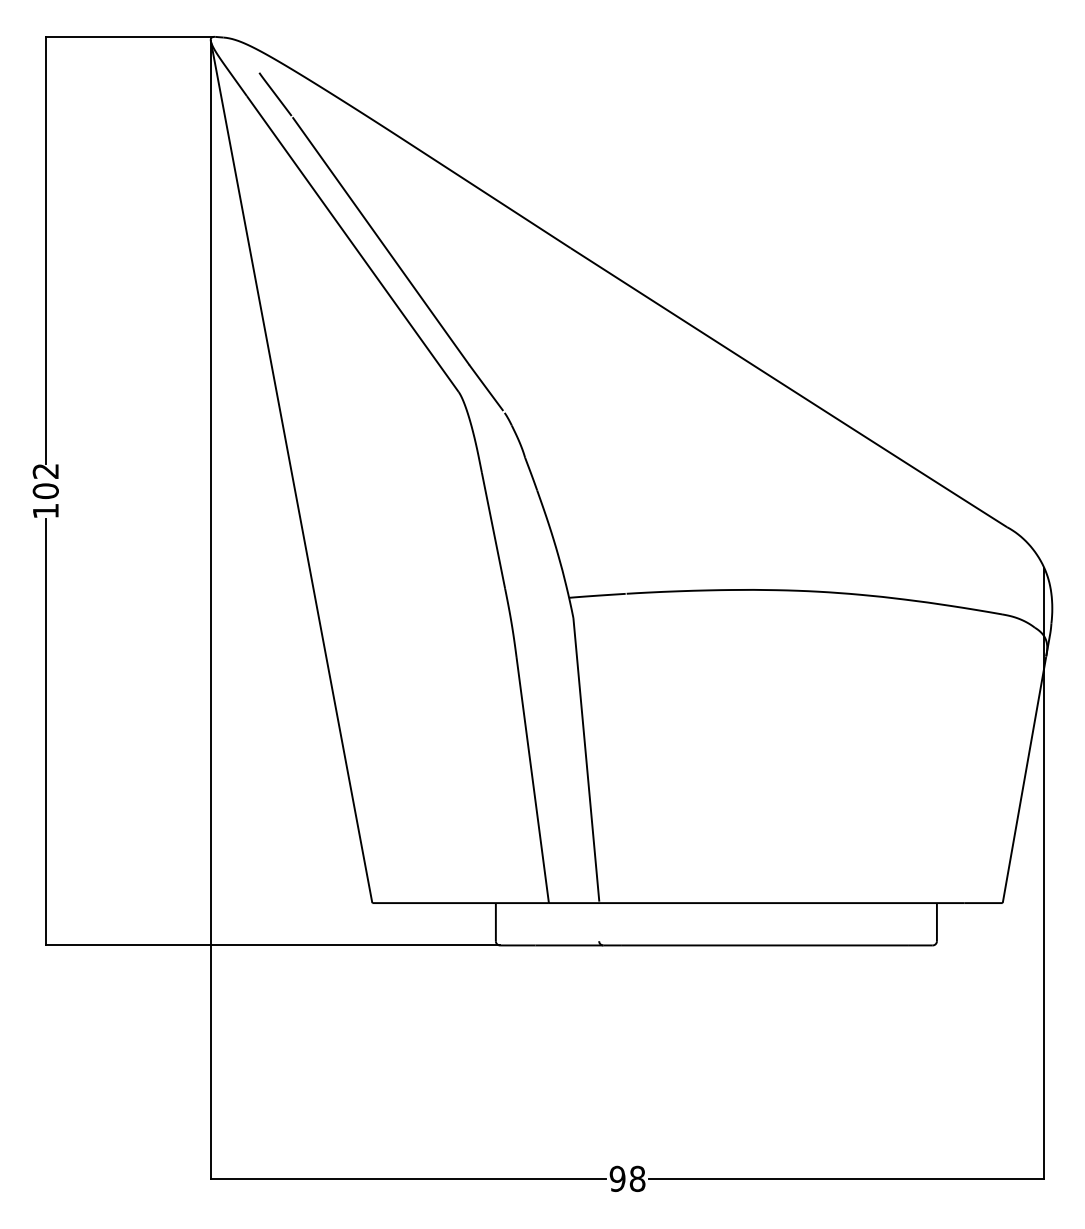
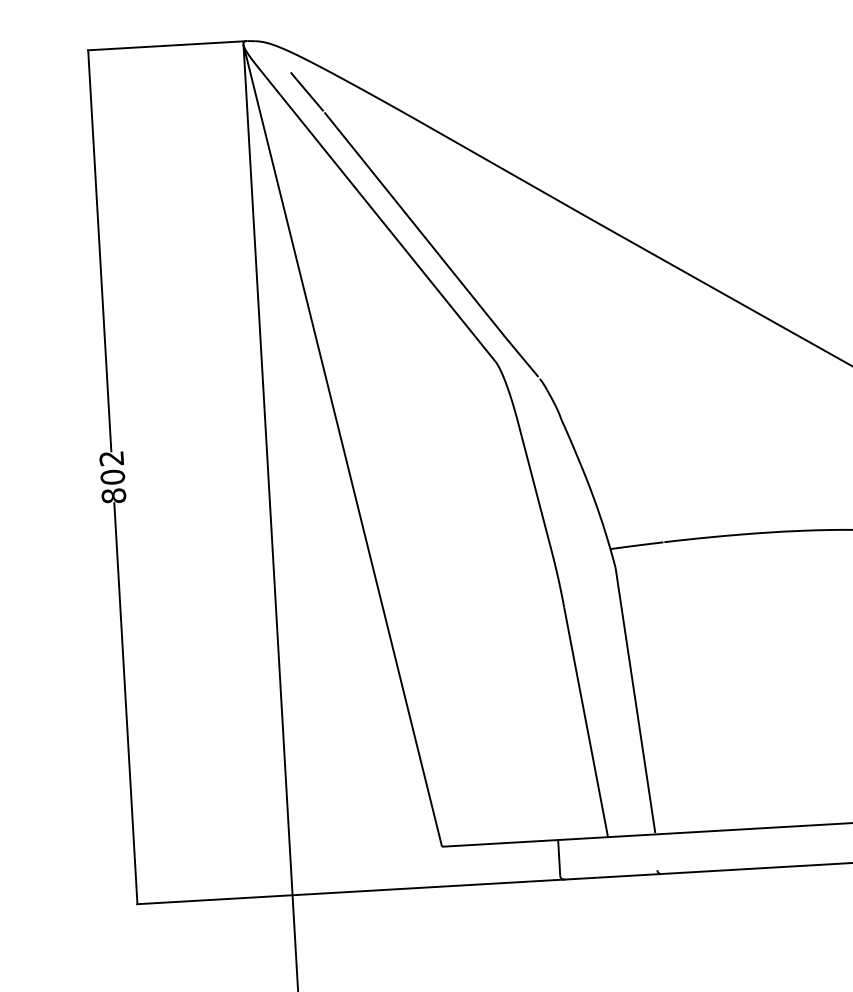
text: (45, 510) -> (113, 495), 102 -> 802

